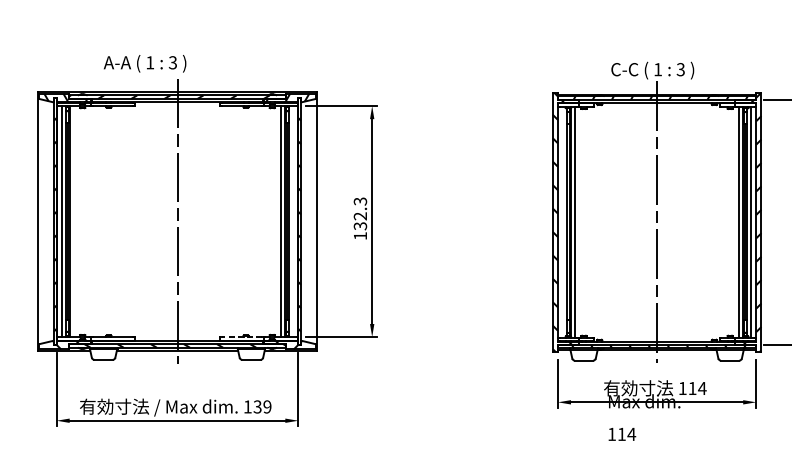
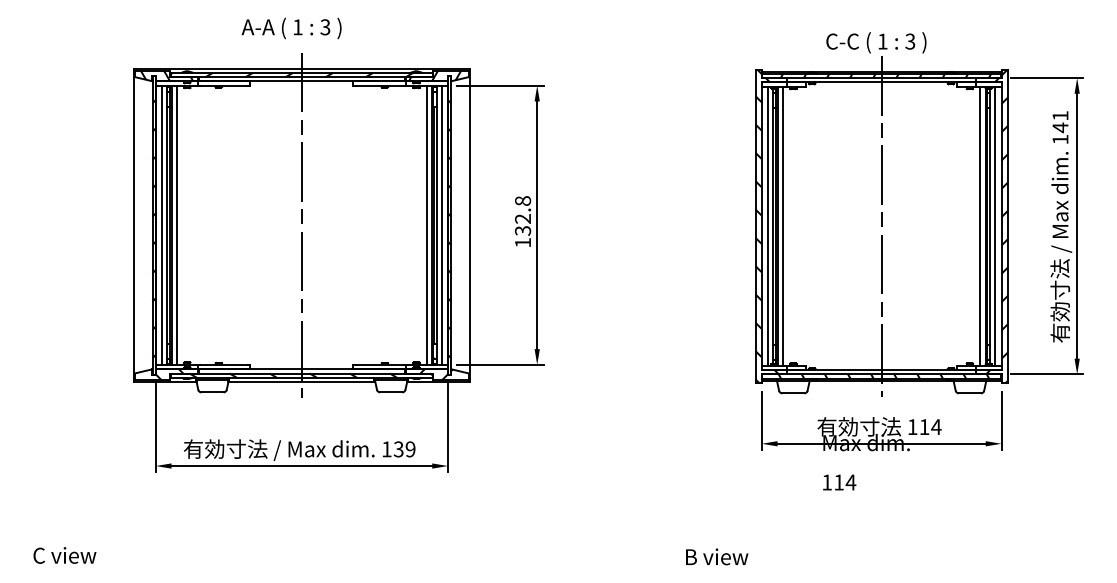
text: (144, 63) -> (291, 28), moved
text: (360, 201) -> (522, 200), 132.3 -> 132.8
line: (73, 220) -> (176, 224), added
line: (293, 220) -> (441, 224), added
line: (563, 221) -> (768, 225), added
line: (241, 336) -> (379, 364), dashed -> solid

